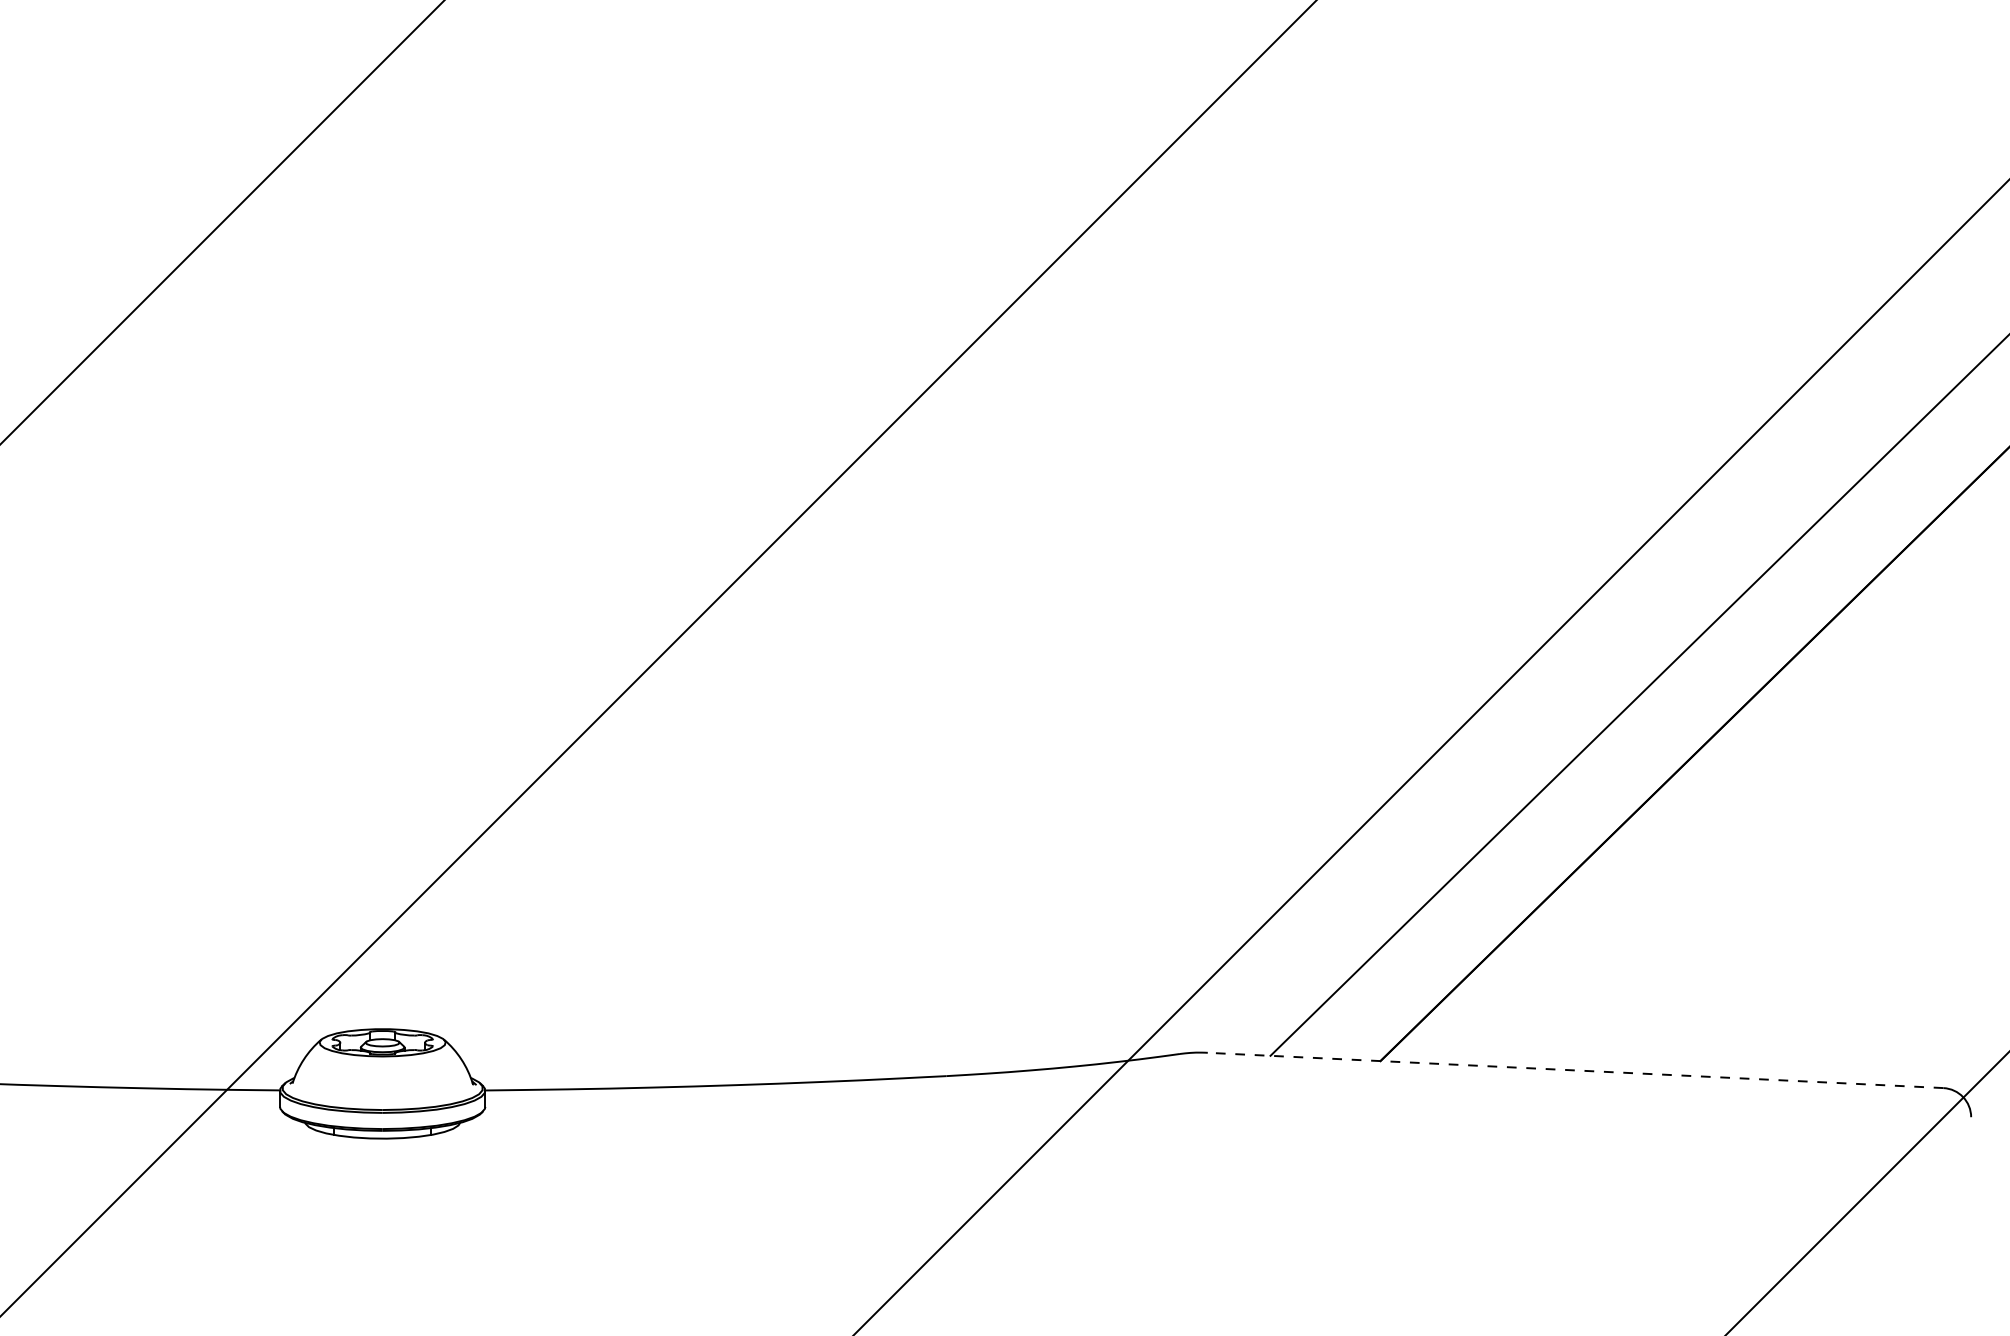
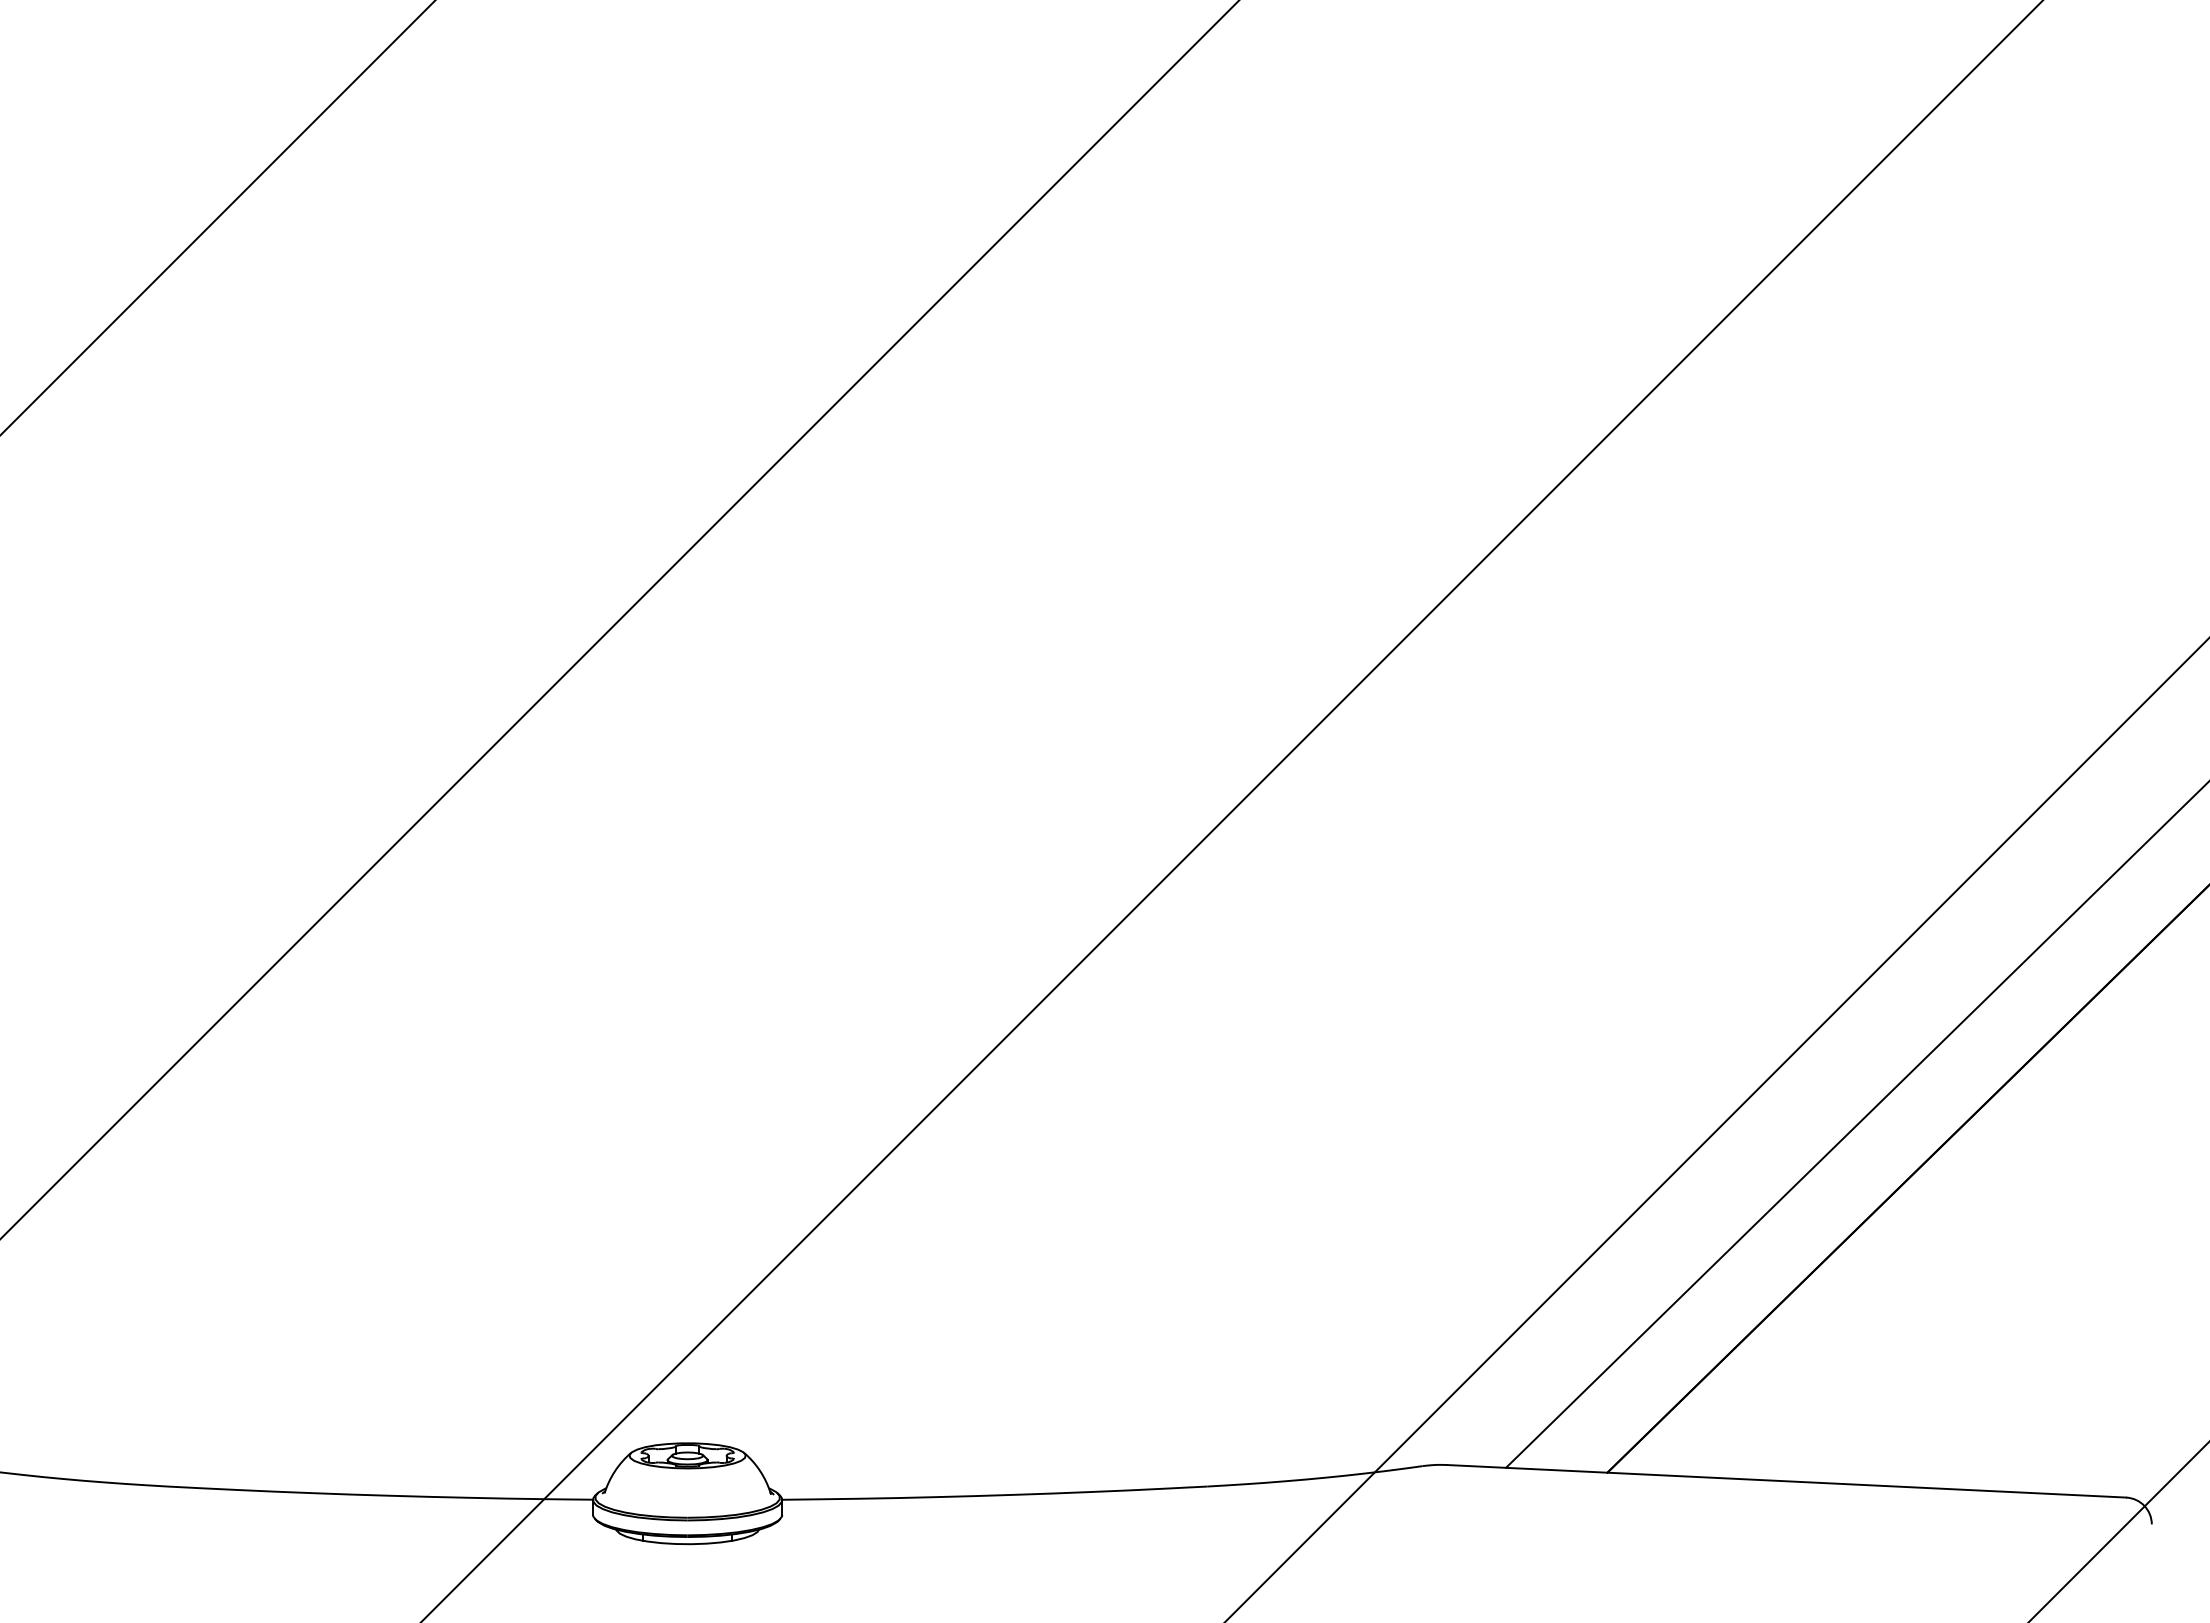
line: (1574, 1070) -> (1786, 1481), dashed -> solid

